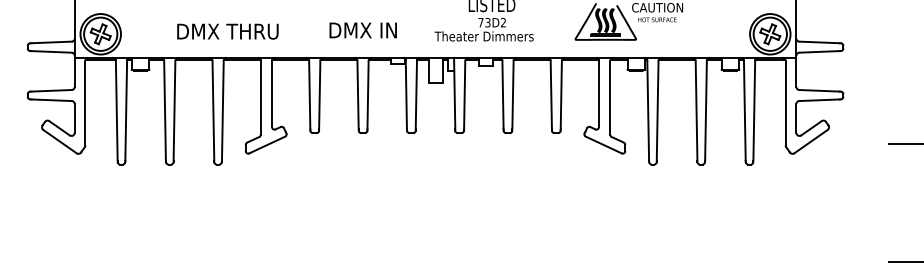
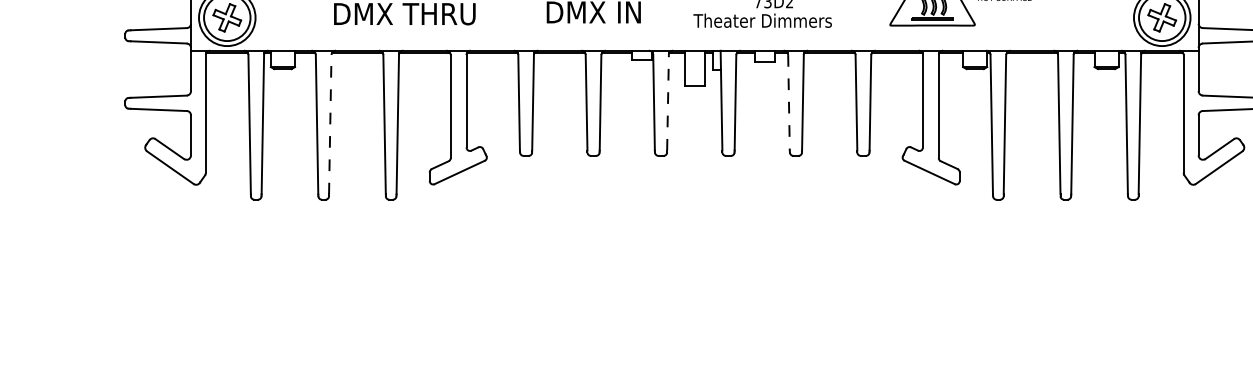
line: (416, 94) -> (668, 101), solid -> dashed
line: (503, 95) -> (789, 103), solid -> dashed
line: (174, 110) -> (330, 124), solid -> dashed

